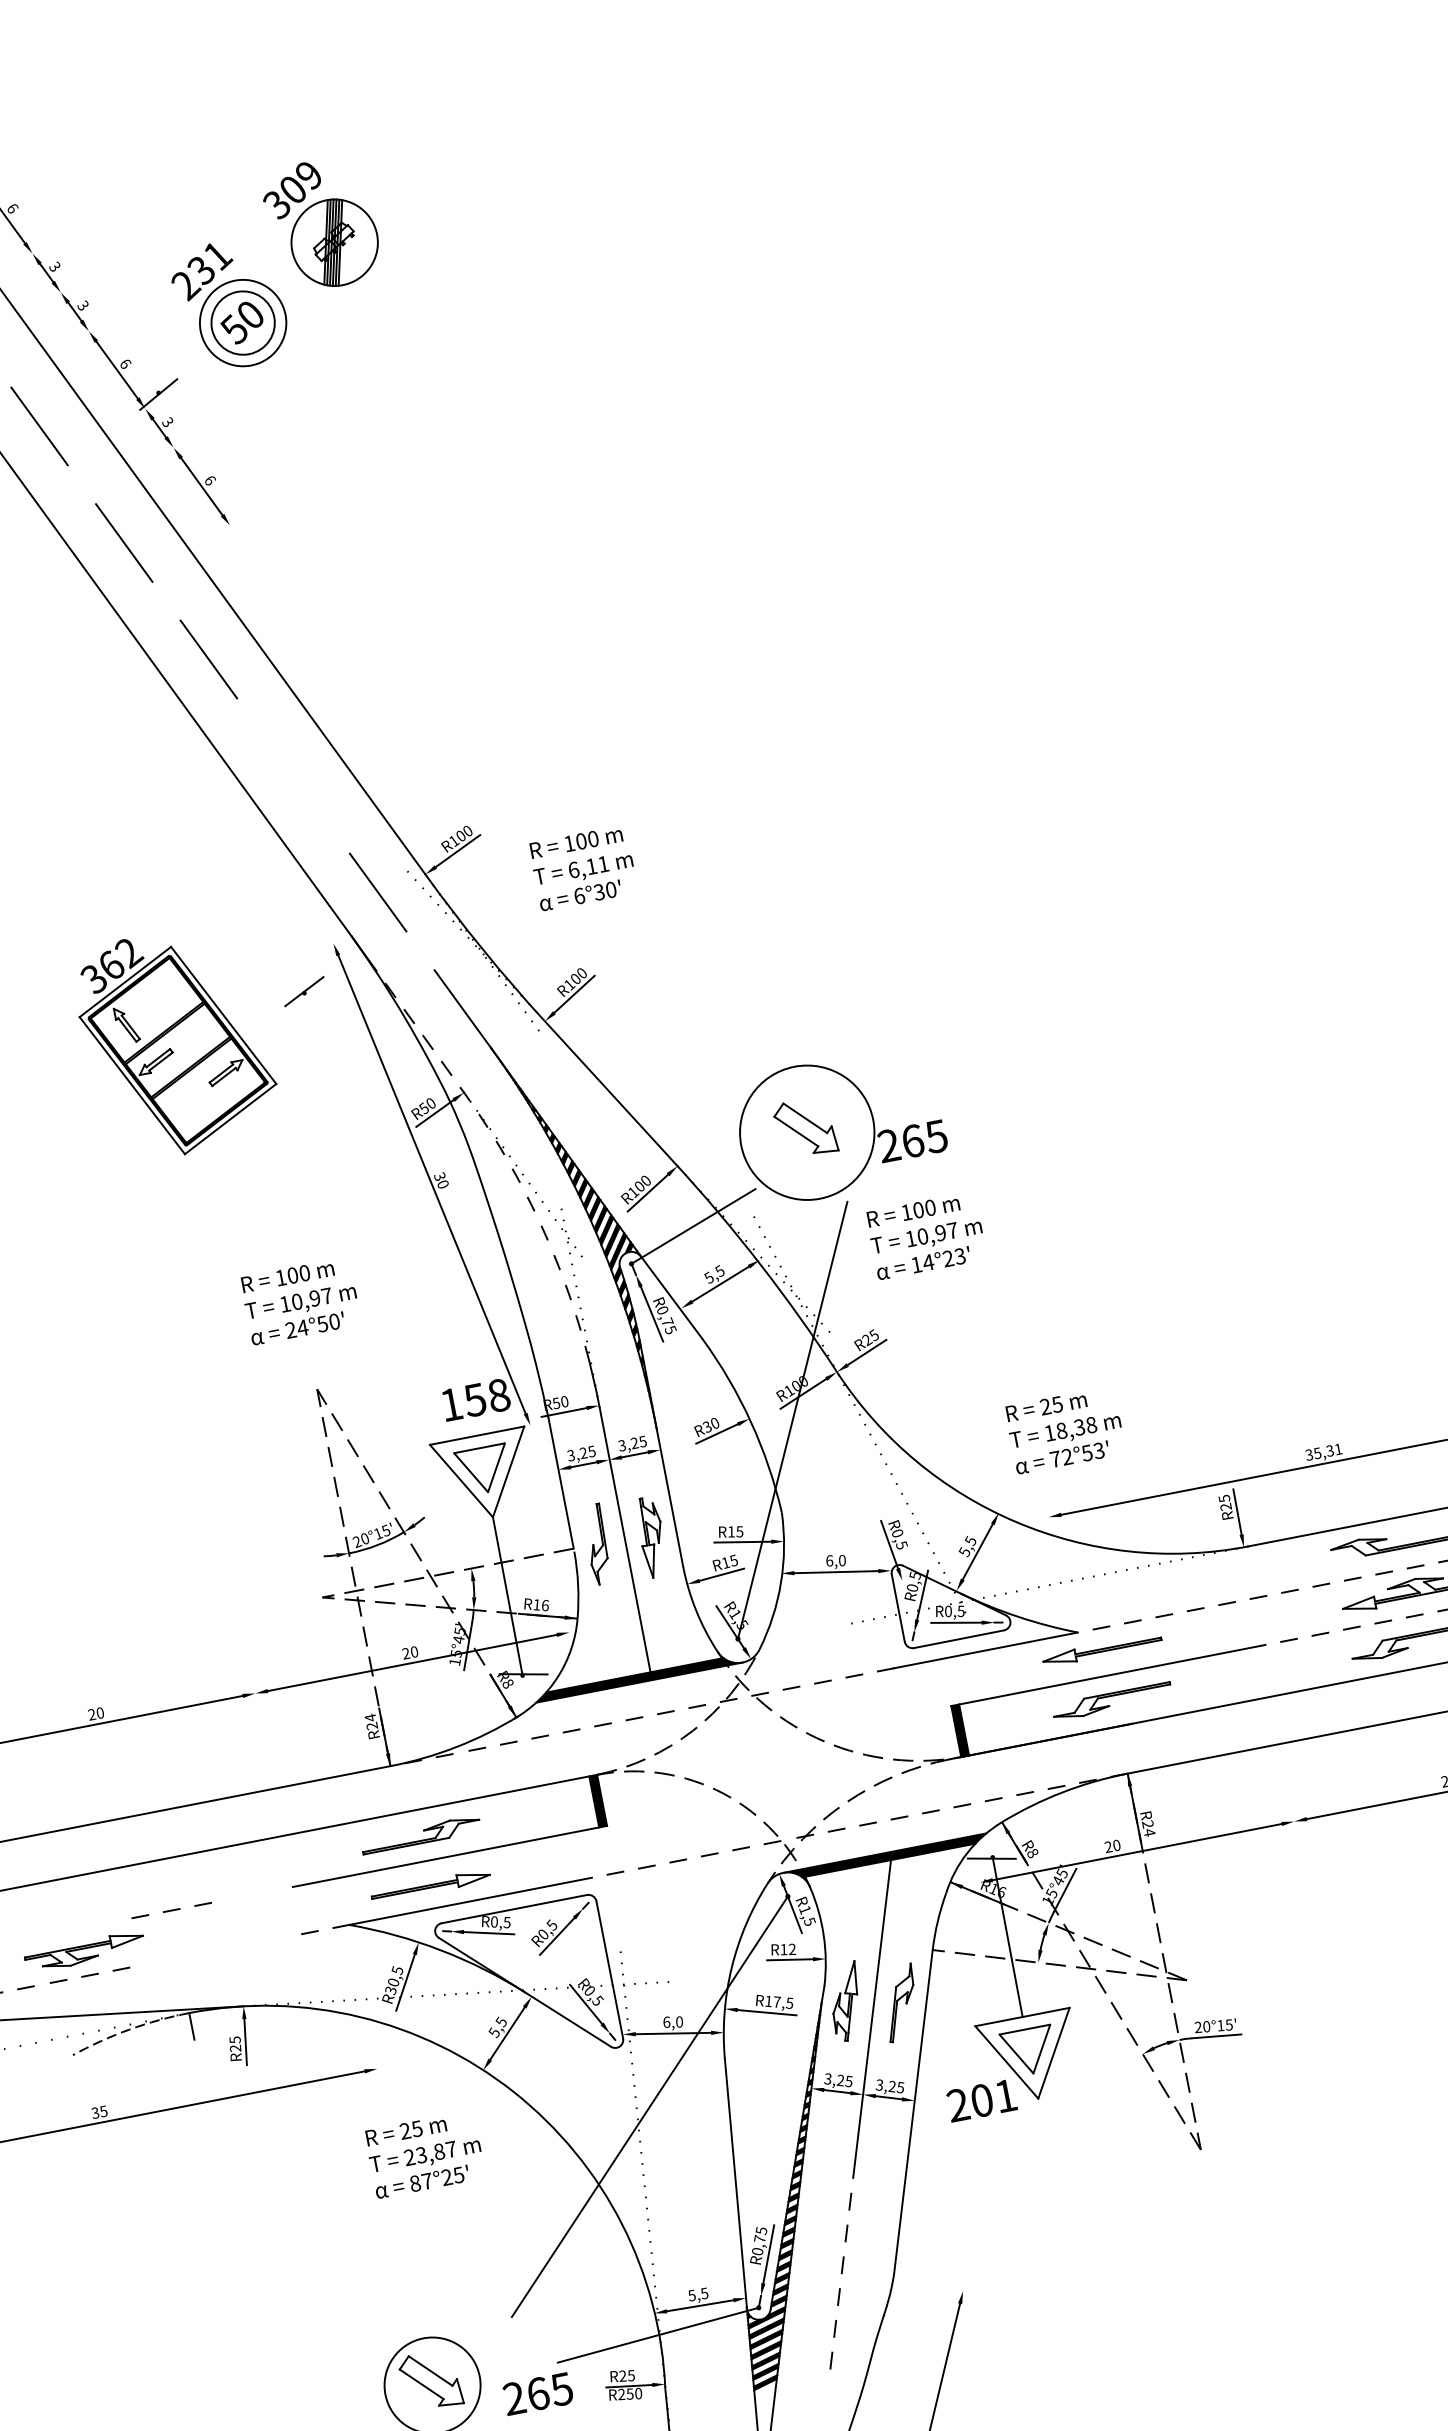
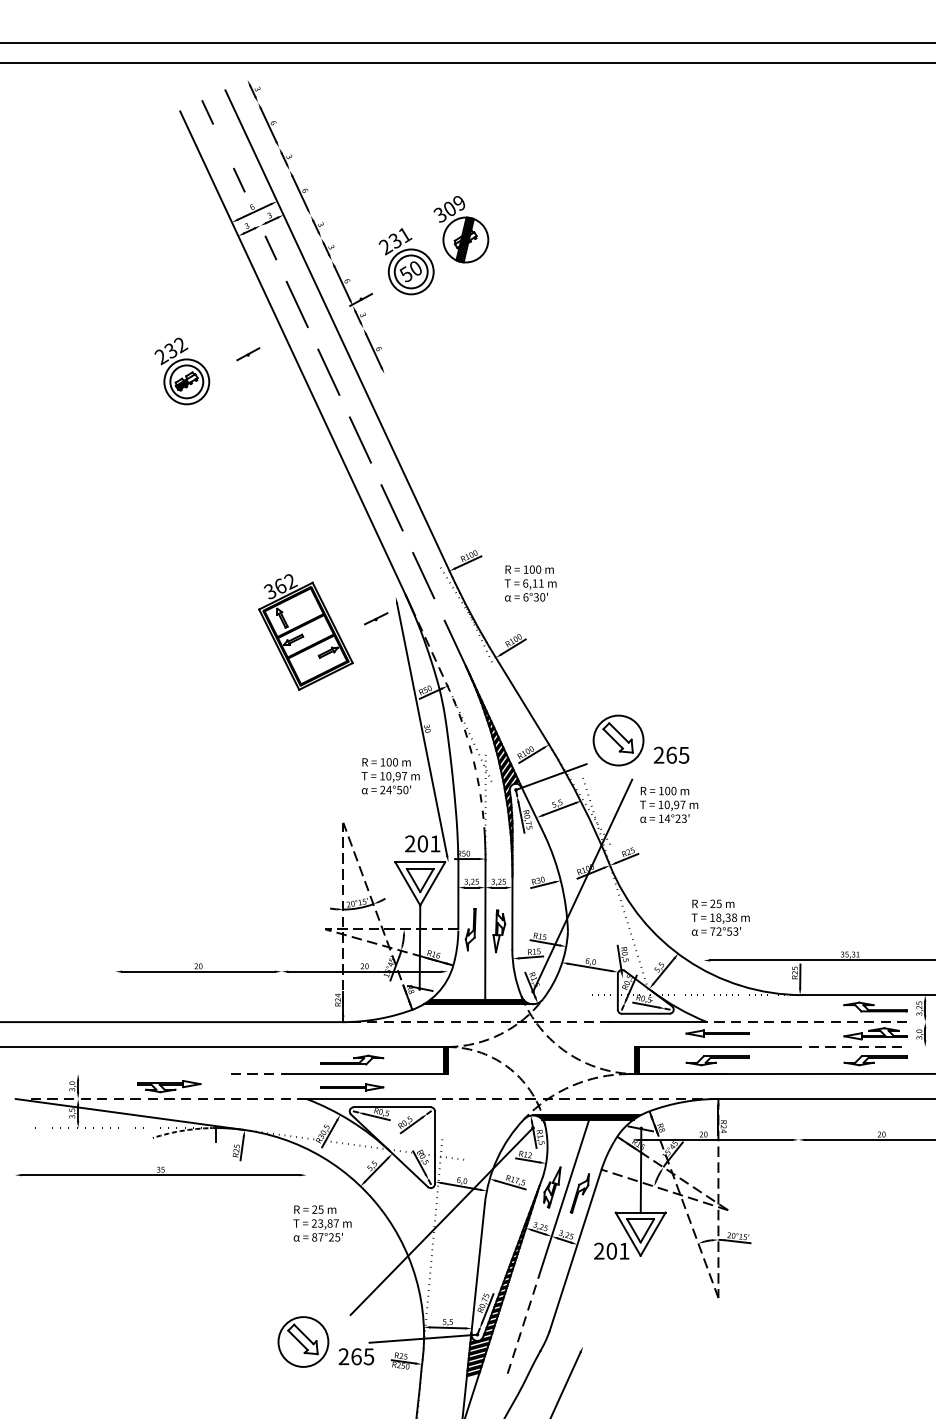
line: (292, 775) -> (391, 507), added
circle: (807, 1132) -> (618, 740), size x0.71
text: (300, 1301) -> (390, 776), moved
text: (474, 1399) -> (422, 843), 158 -> 201
line: (171, 1909) -> (252, 1073), moved
line: (214, 1950) -> (235, 1098), added

